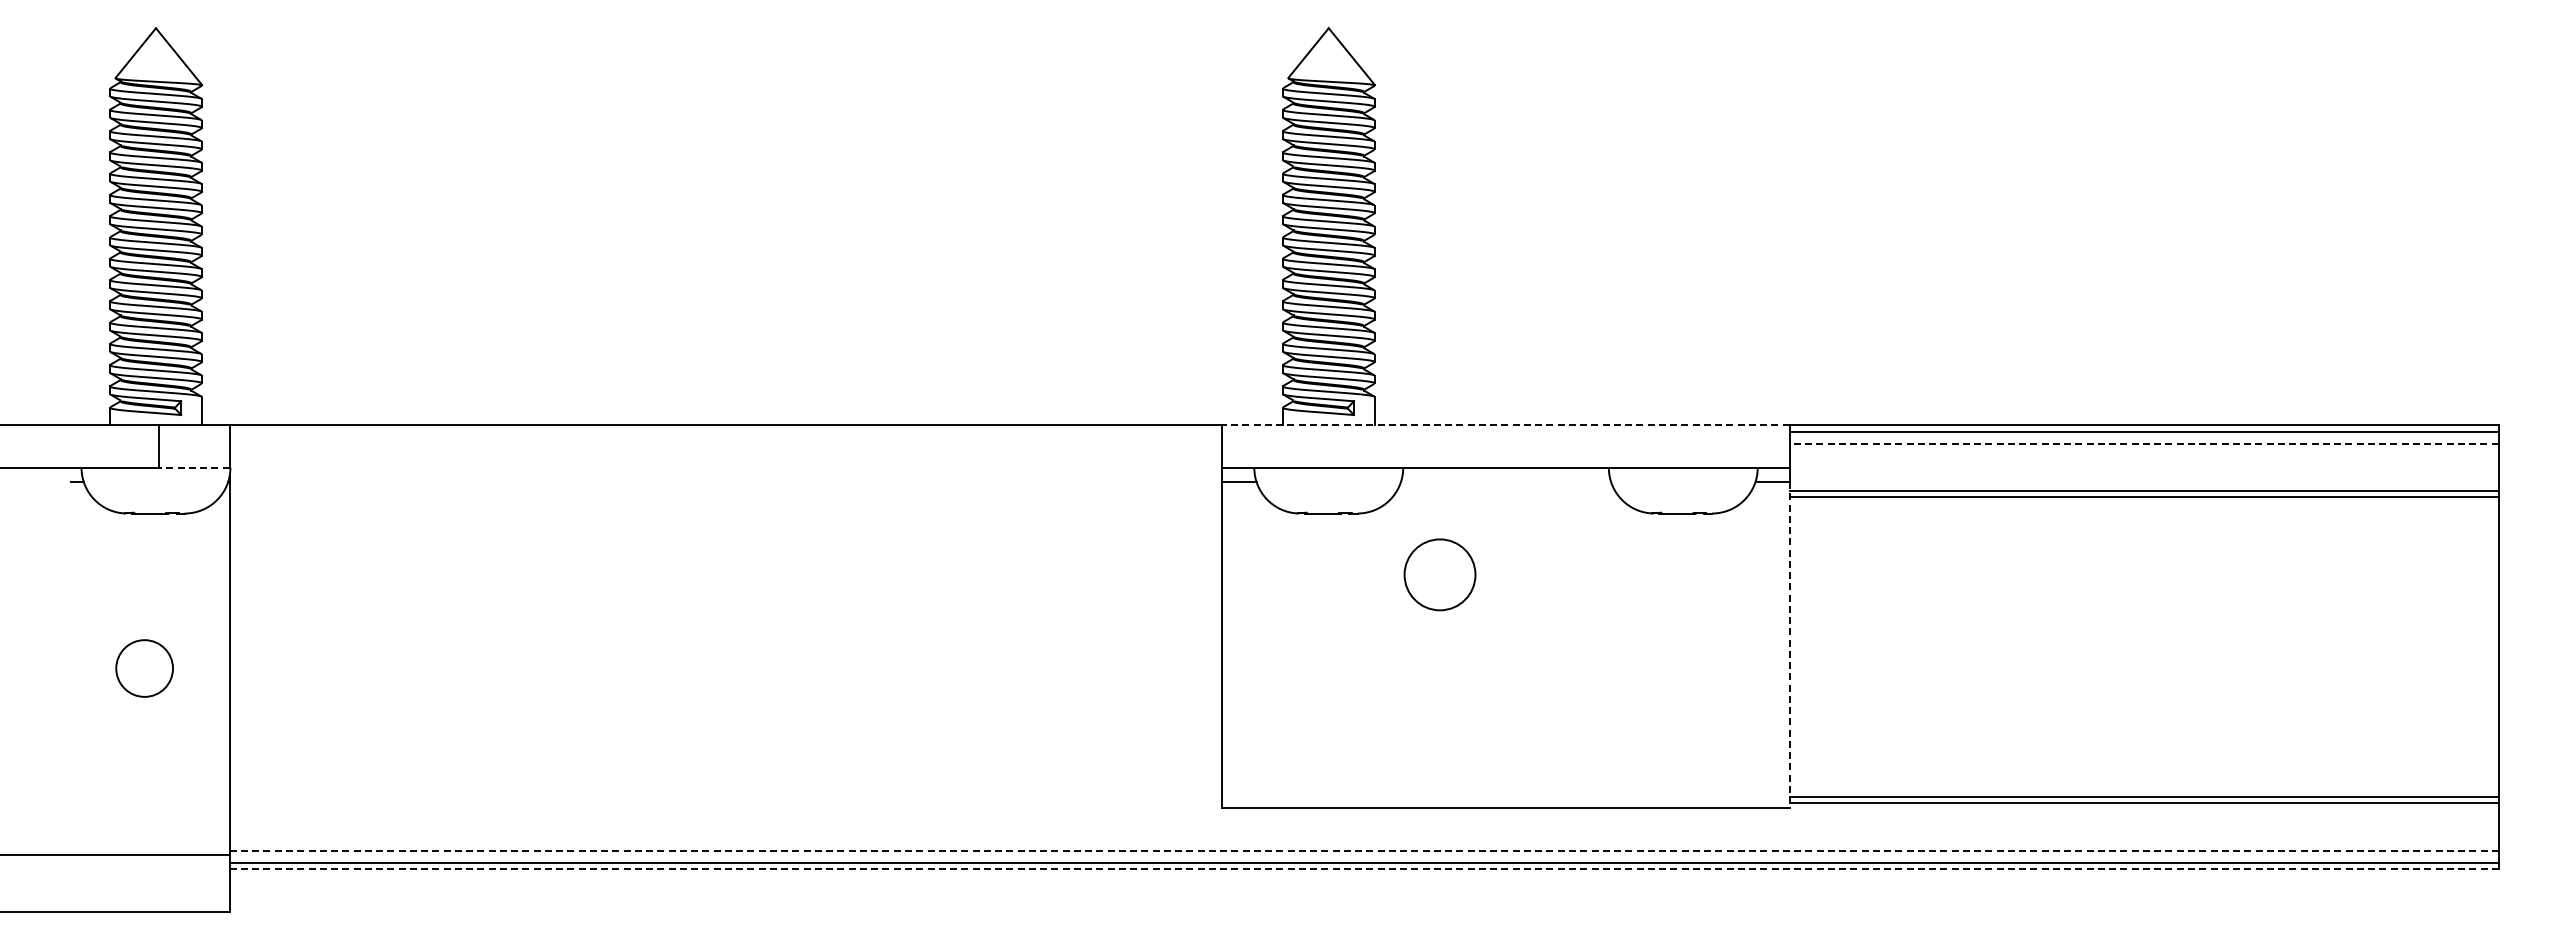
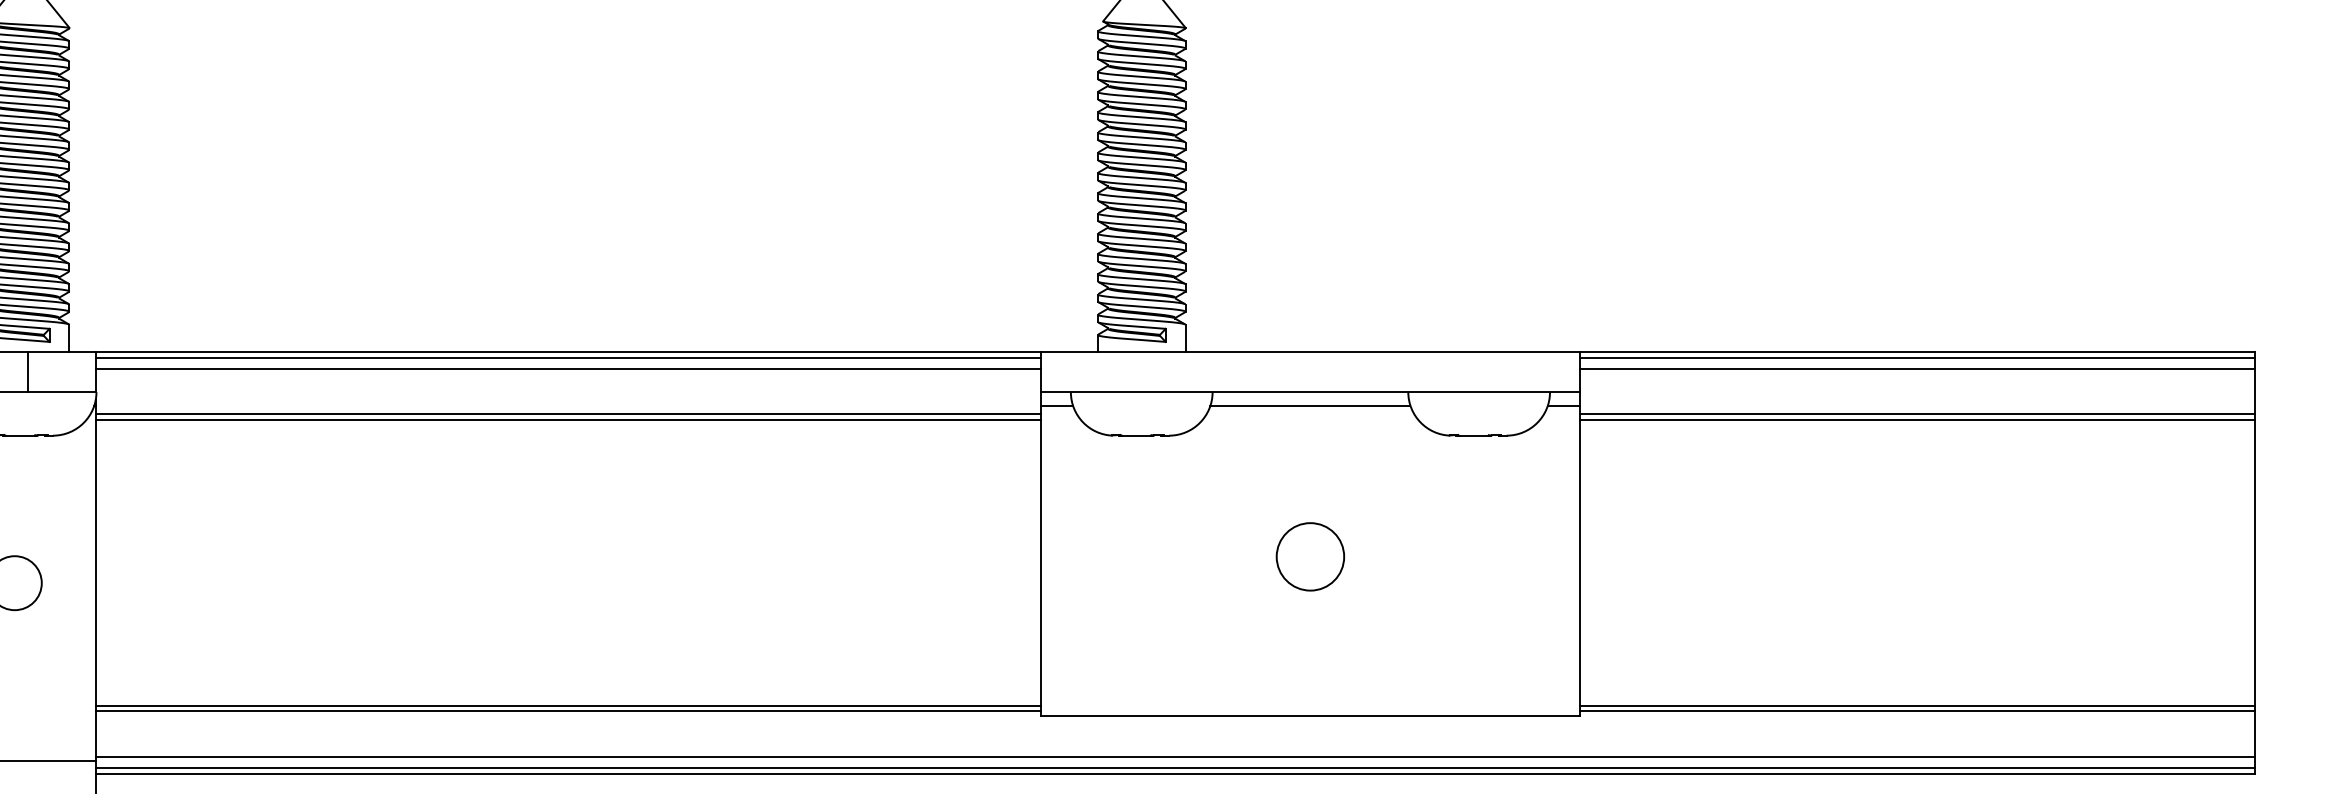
line: (1506, 425) -> (1310, 351), dashed -> solid
line: (725, 431) -> (567, 357), added
line: (725, 443) -> (567, 369), added
line: (2144, 443) -> (1918, 369), dashed -> solid
line: (193, 467) -> (61, 391), dashed -> solid
line: (1505, 482) -> (1309, 406), added
line: (725, 491) -> (567, 414), added
line: (725, 497) -> (567, 420), added
circle: (1439, 574) -> (1309, 556), moved
line: (1789, 645) -> (1580, 561), dashed -> solid
line: (725, 797) -> (567, 705), added
line: (725, 803) -> (567, 711), added
line: (1364, 850) -> (1175, 756), dashed -> solid
line: (1364, 869) -> (1175, 774), dashed -> solid

